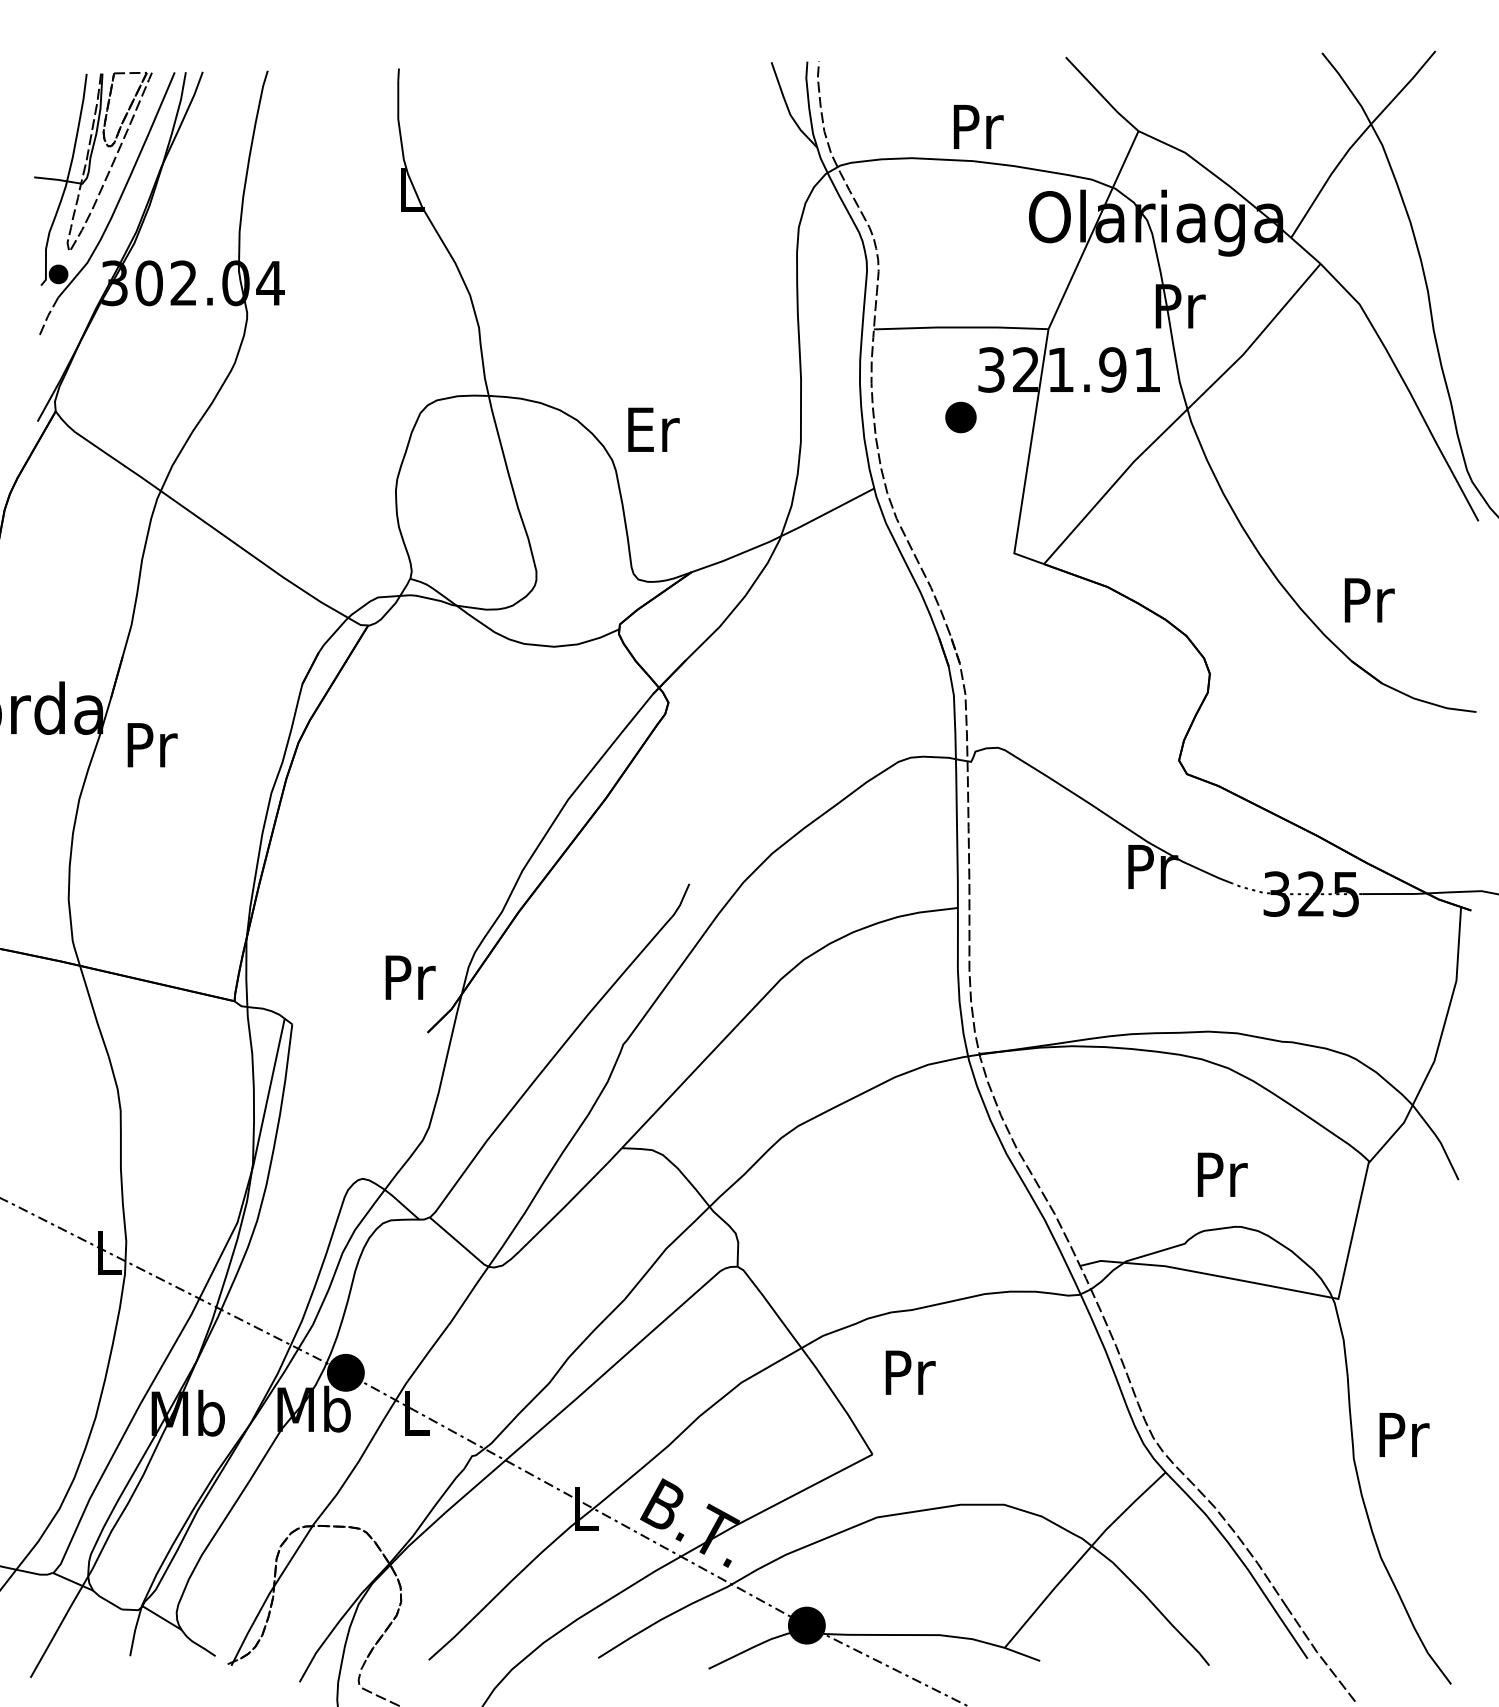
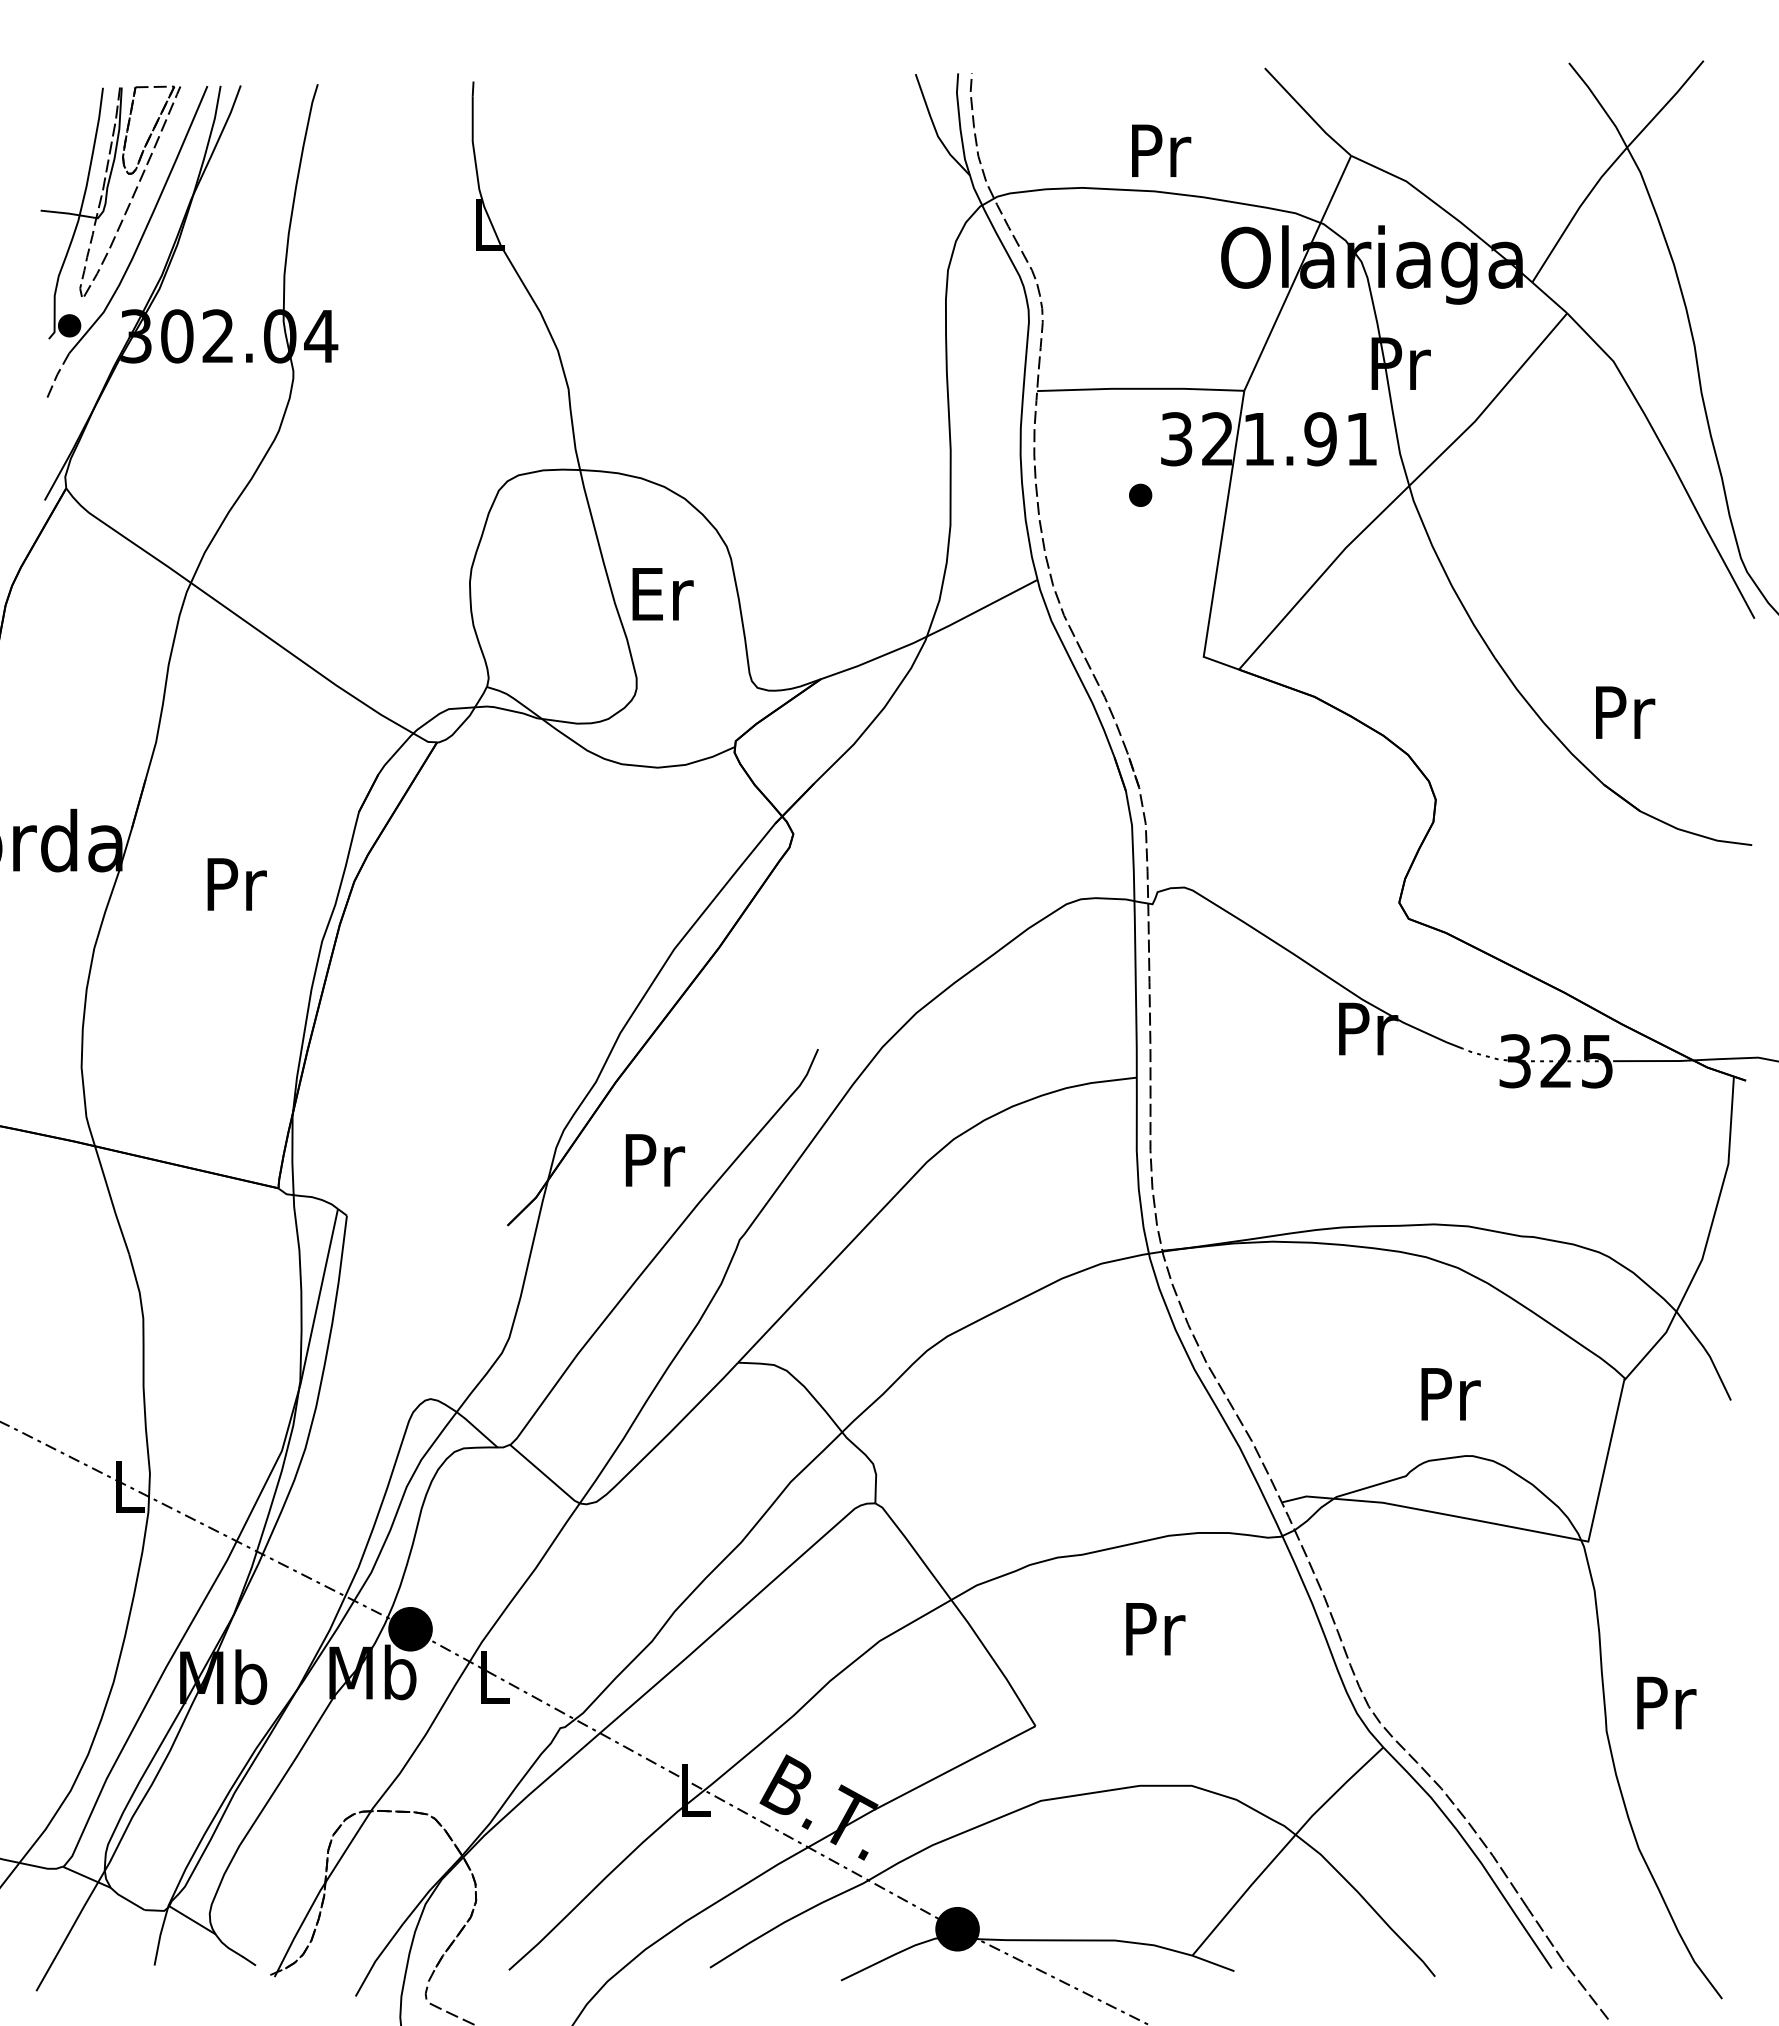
part: (961, 416) -> (1140, 494), size x0.62
text: (653, 430) -> (662, 594), moved
text: (152, 745) -> (236, 884), moved
text: (410, 977) -> (655, 1160), moved
text: (910, 1373) -> (1155, 1629), moved

